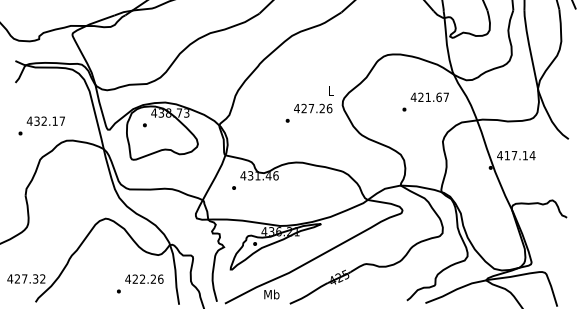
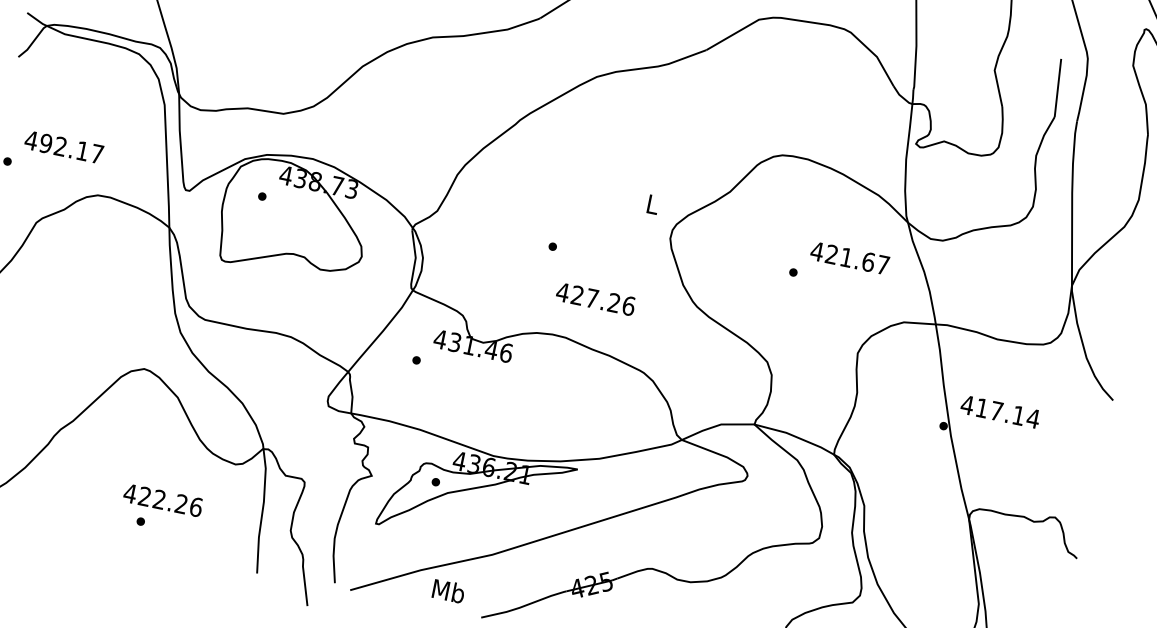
text: (313, 108) -> (596, 299), moved
text: (36, 120) -> (45, 141), 432.17 -> 492.17
text: (144, 278) -> (163, 498), moved

